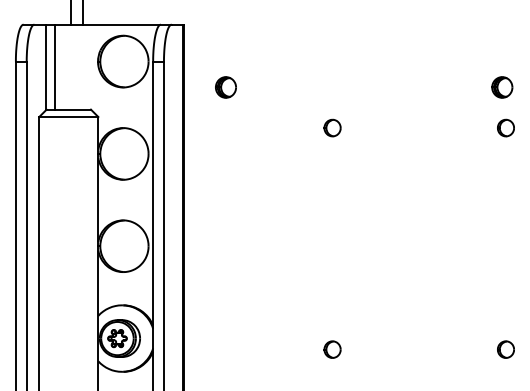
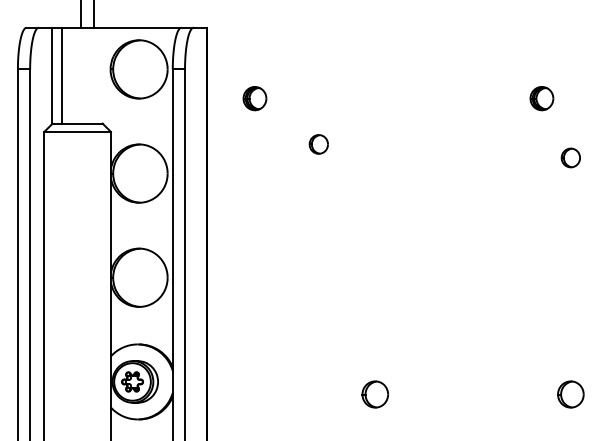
part: (502, 87) -> (542, 98), moved
part: (332, 127) -> (318, 143), moved
part: (505, 127) -> (570, 157), moved
part: (332, 349) -> (375, 394), size x1.4
part: (505, 349) -> (570, 394), size x1.4

